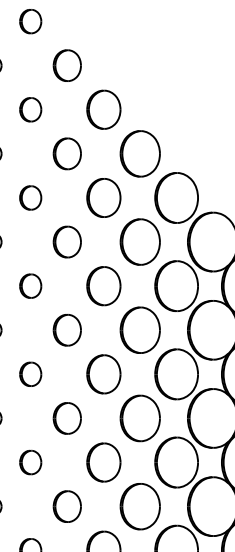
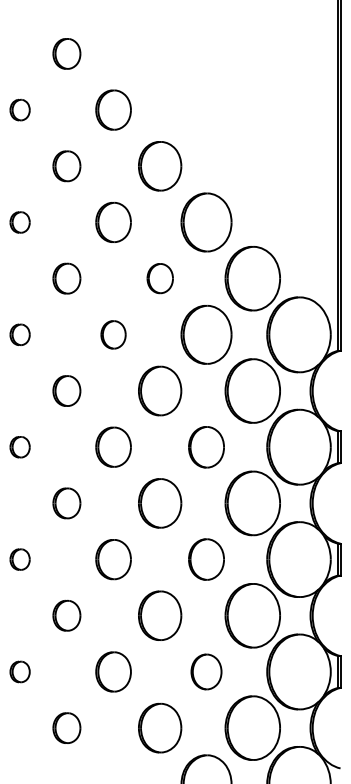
part: (104, 197) -> (160, 278), size x0.6
part: (67, 241) -> (113, 334), size x0.7
part: (140, 330) -> (206, 447), size x0.7
part: (140, 418) -> (206, 559), size x0.7
part: (140, 506) -> (206, 671), size x0.6

